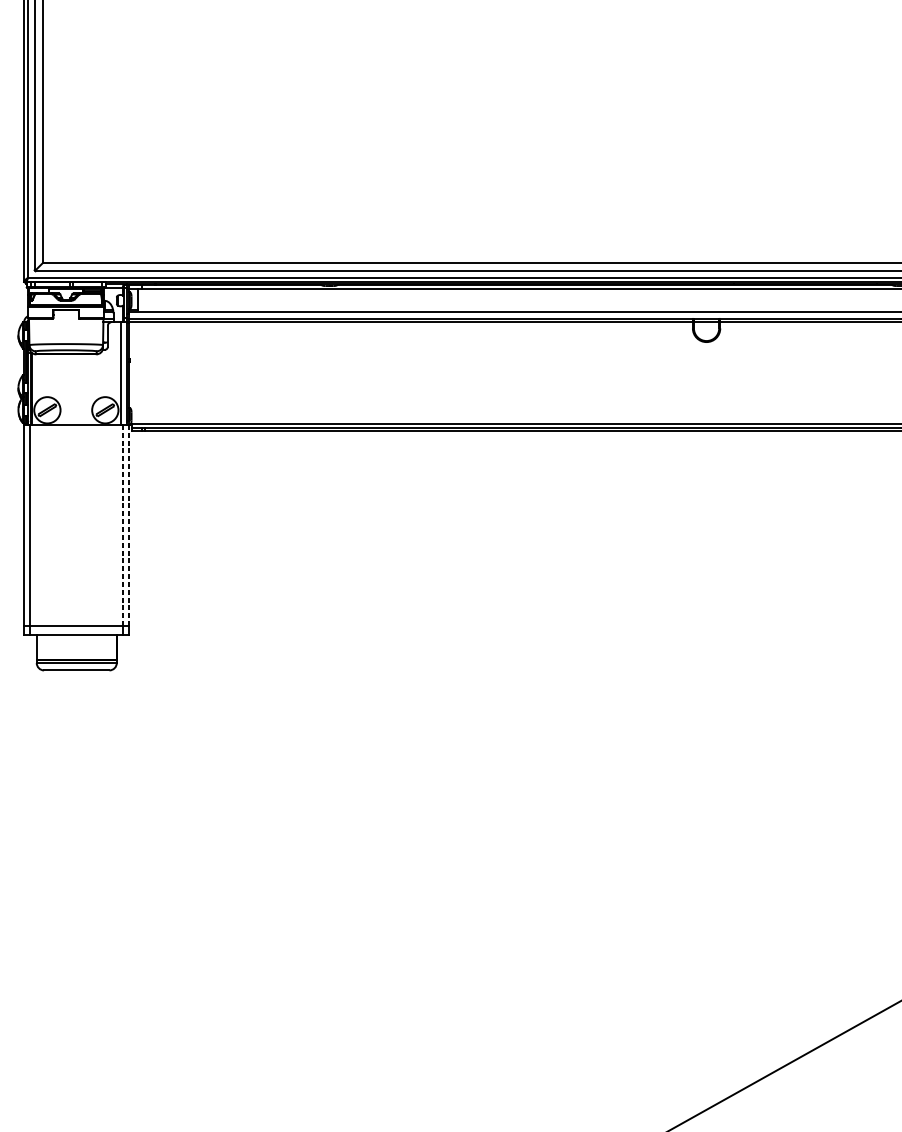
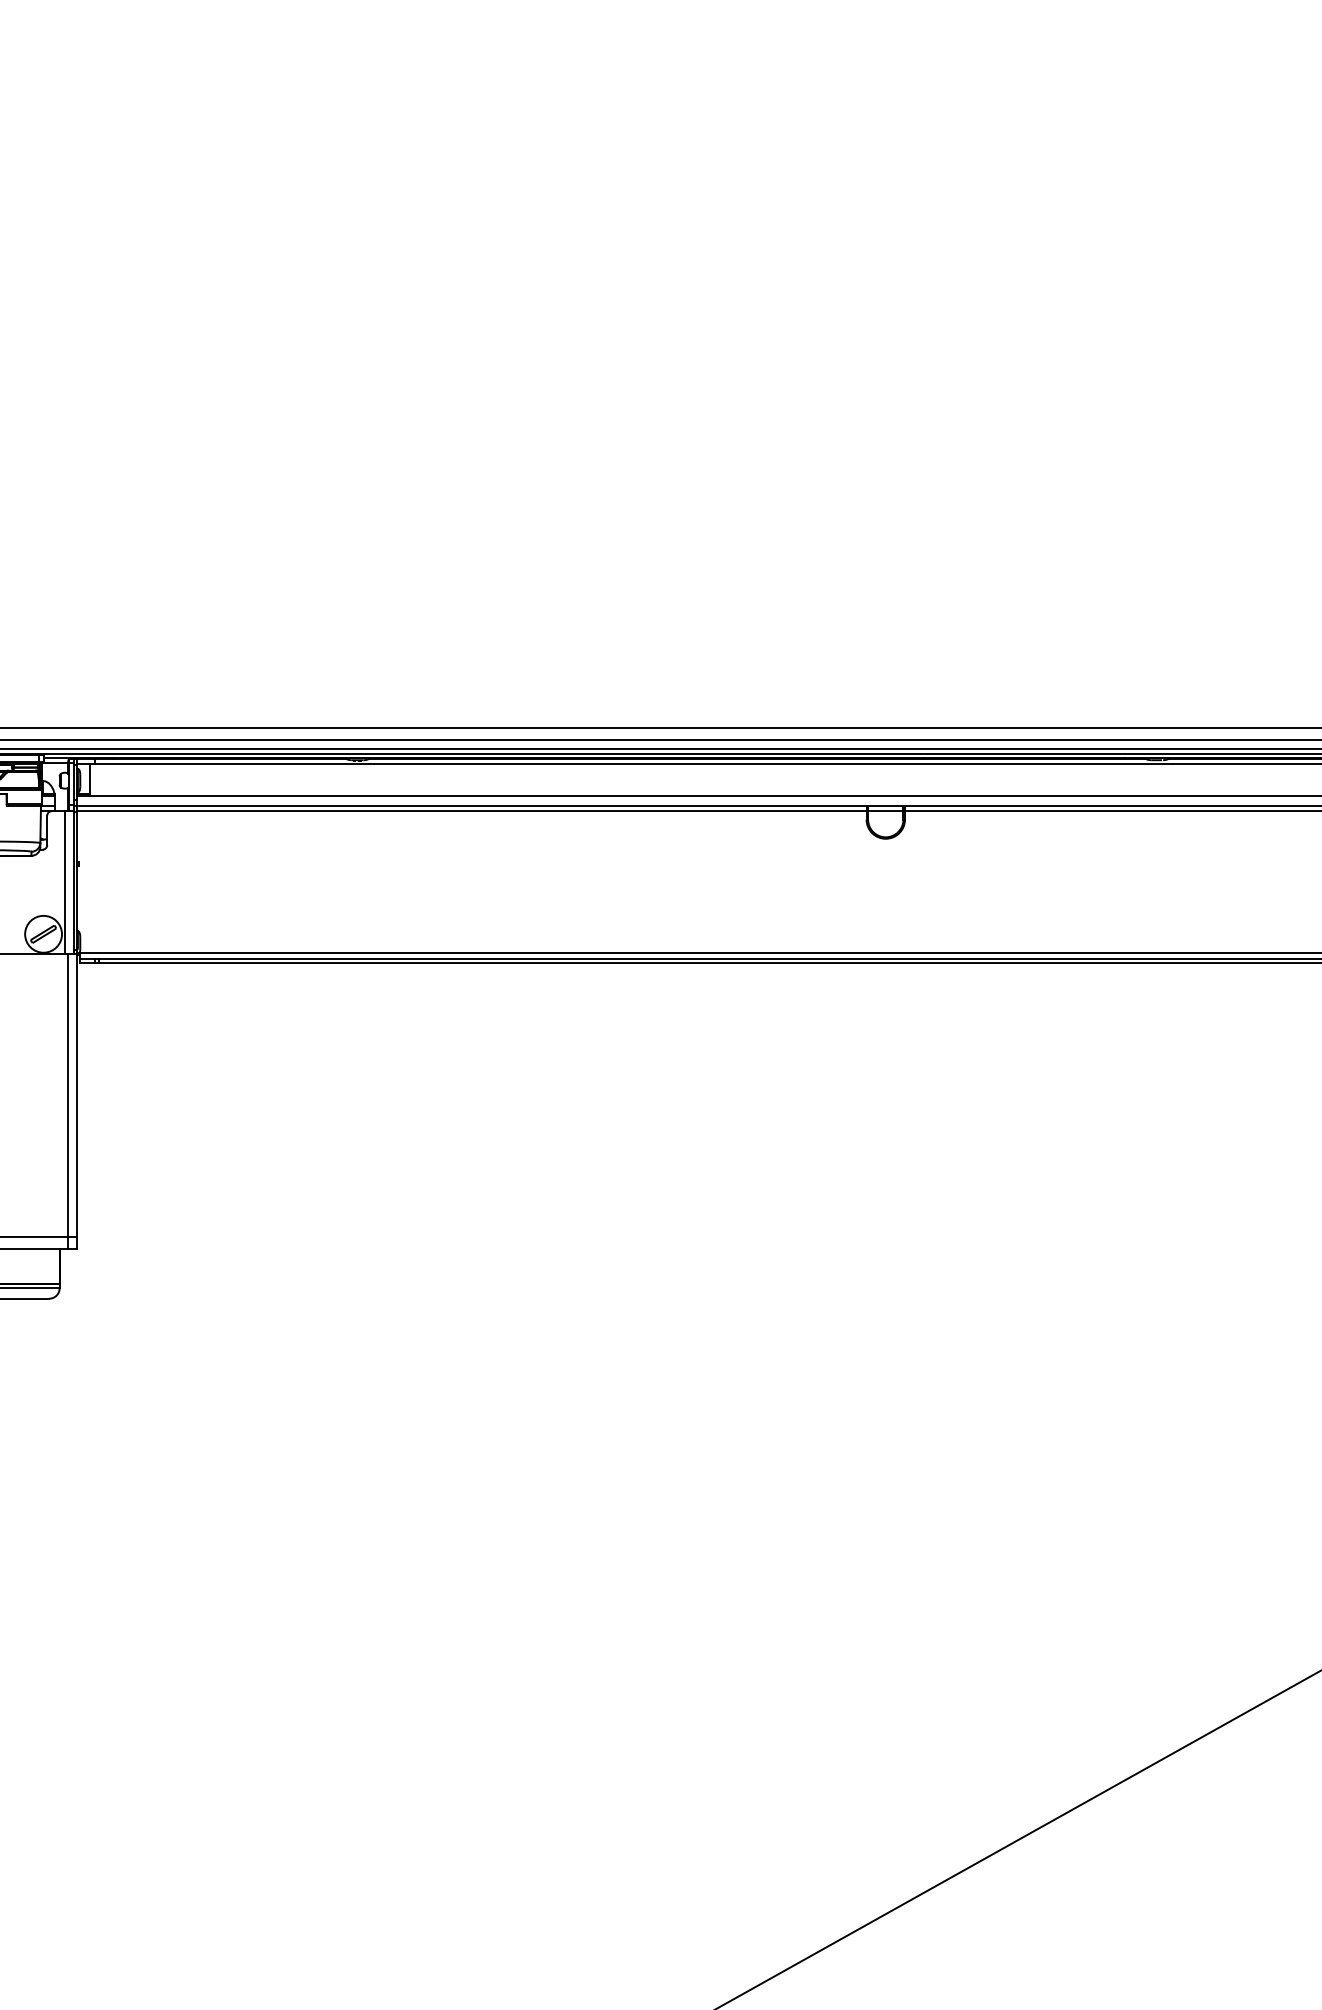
line: (123, 524) -> (68, 1094), dashed -> solid
line: (129, 524) -> (77, 1094), dashed -> solid

